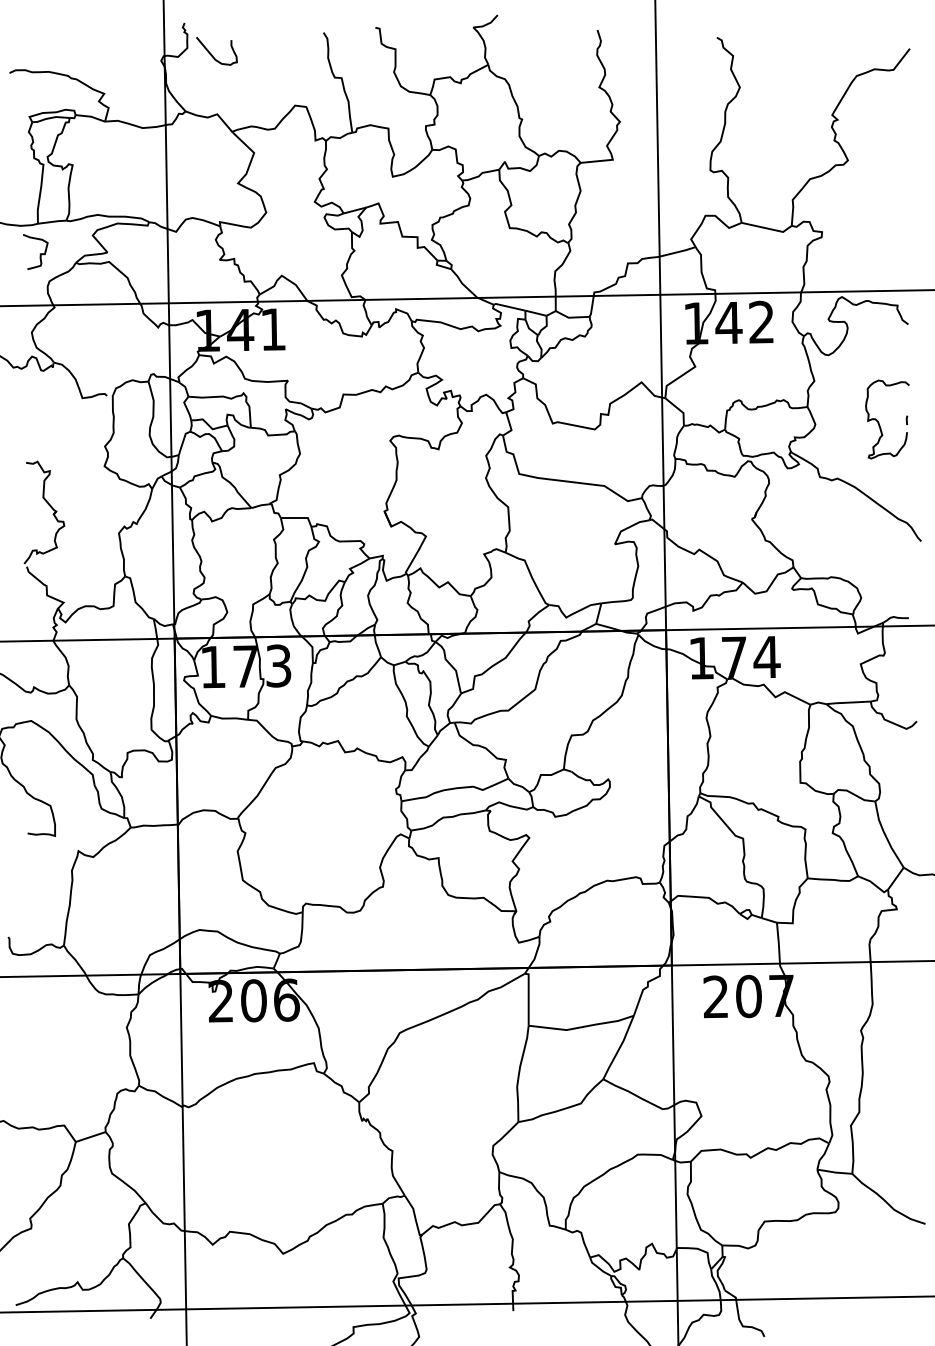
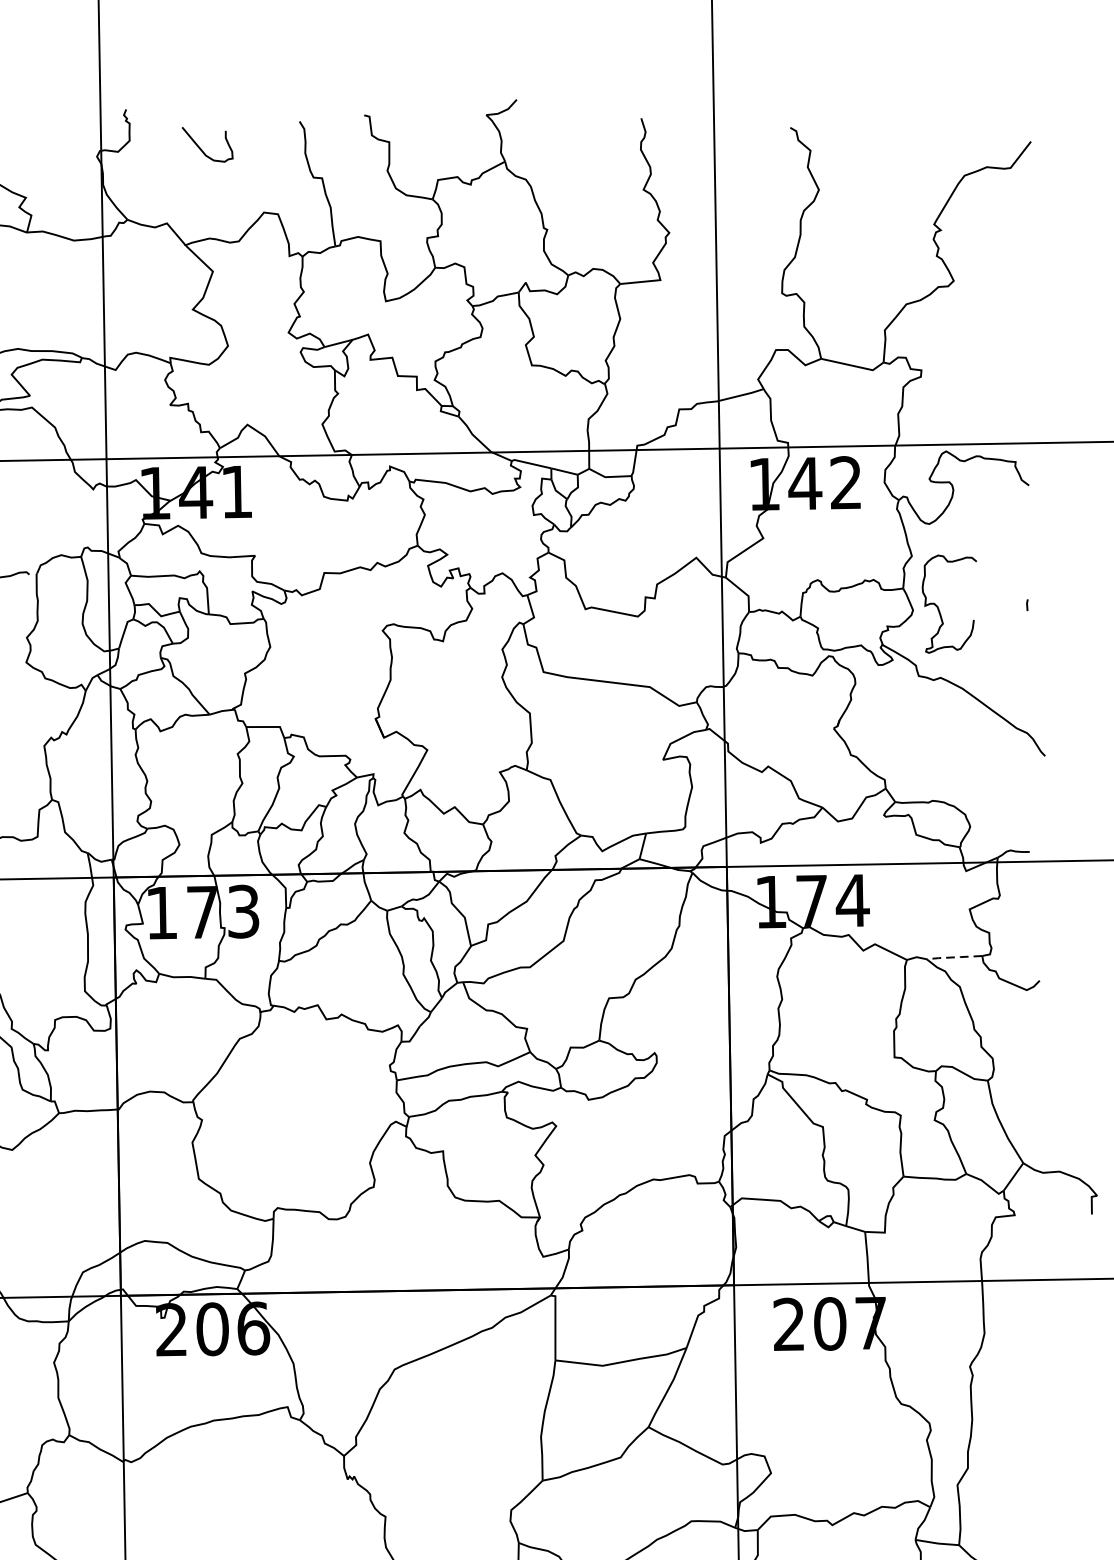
curve: (212, 54) -> (202, 148), moved
curve: (879, 422) -> (939, 607), moved
line: (848, 702) -> (954, 957), solid -> dashed

